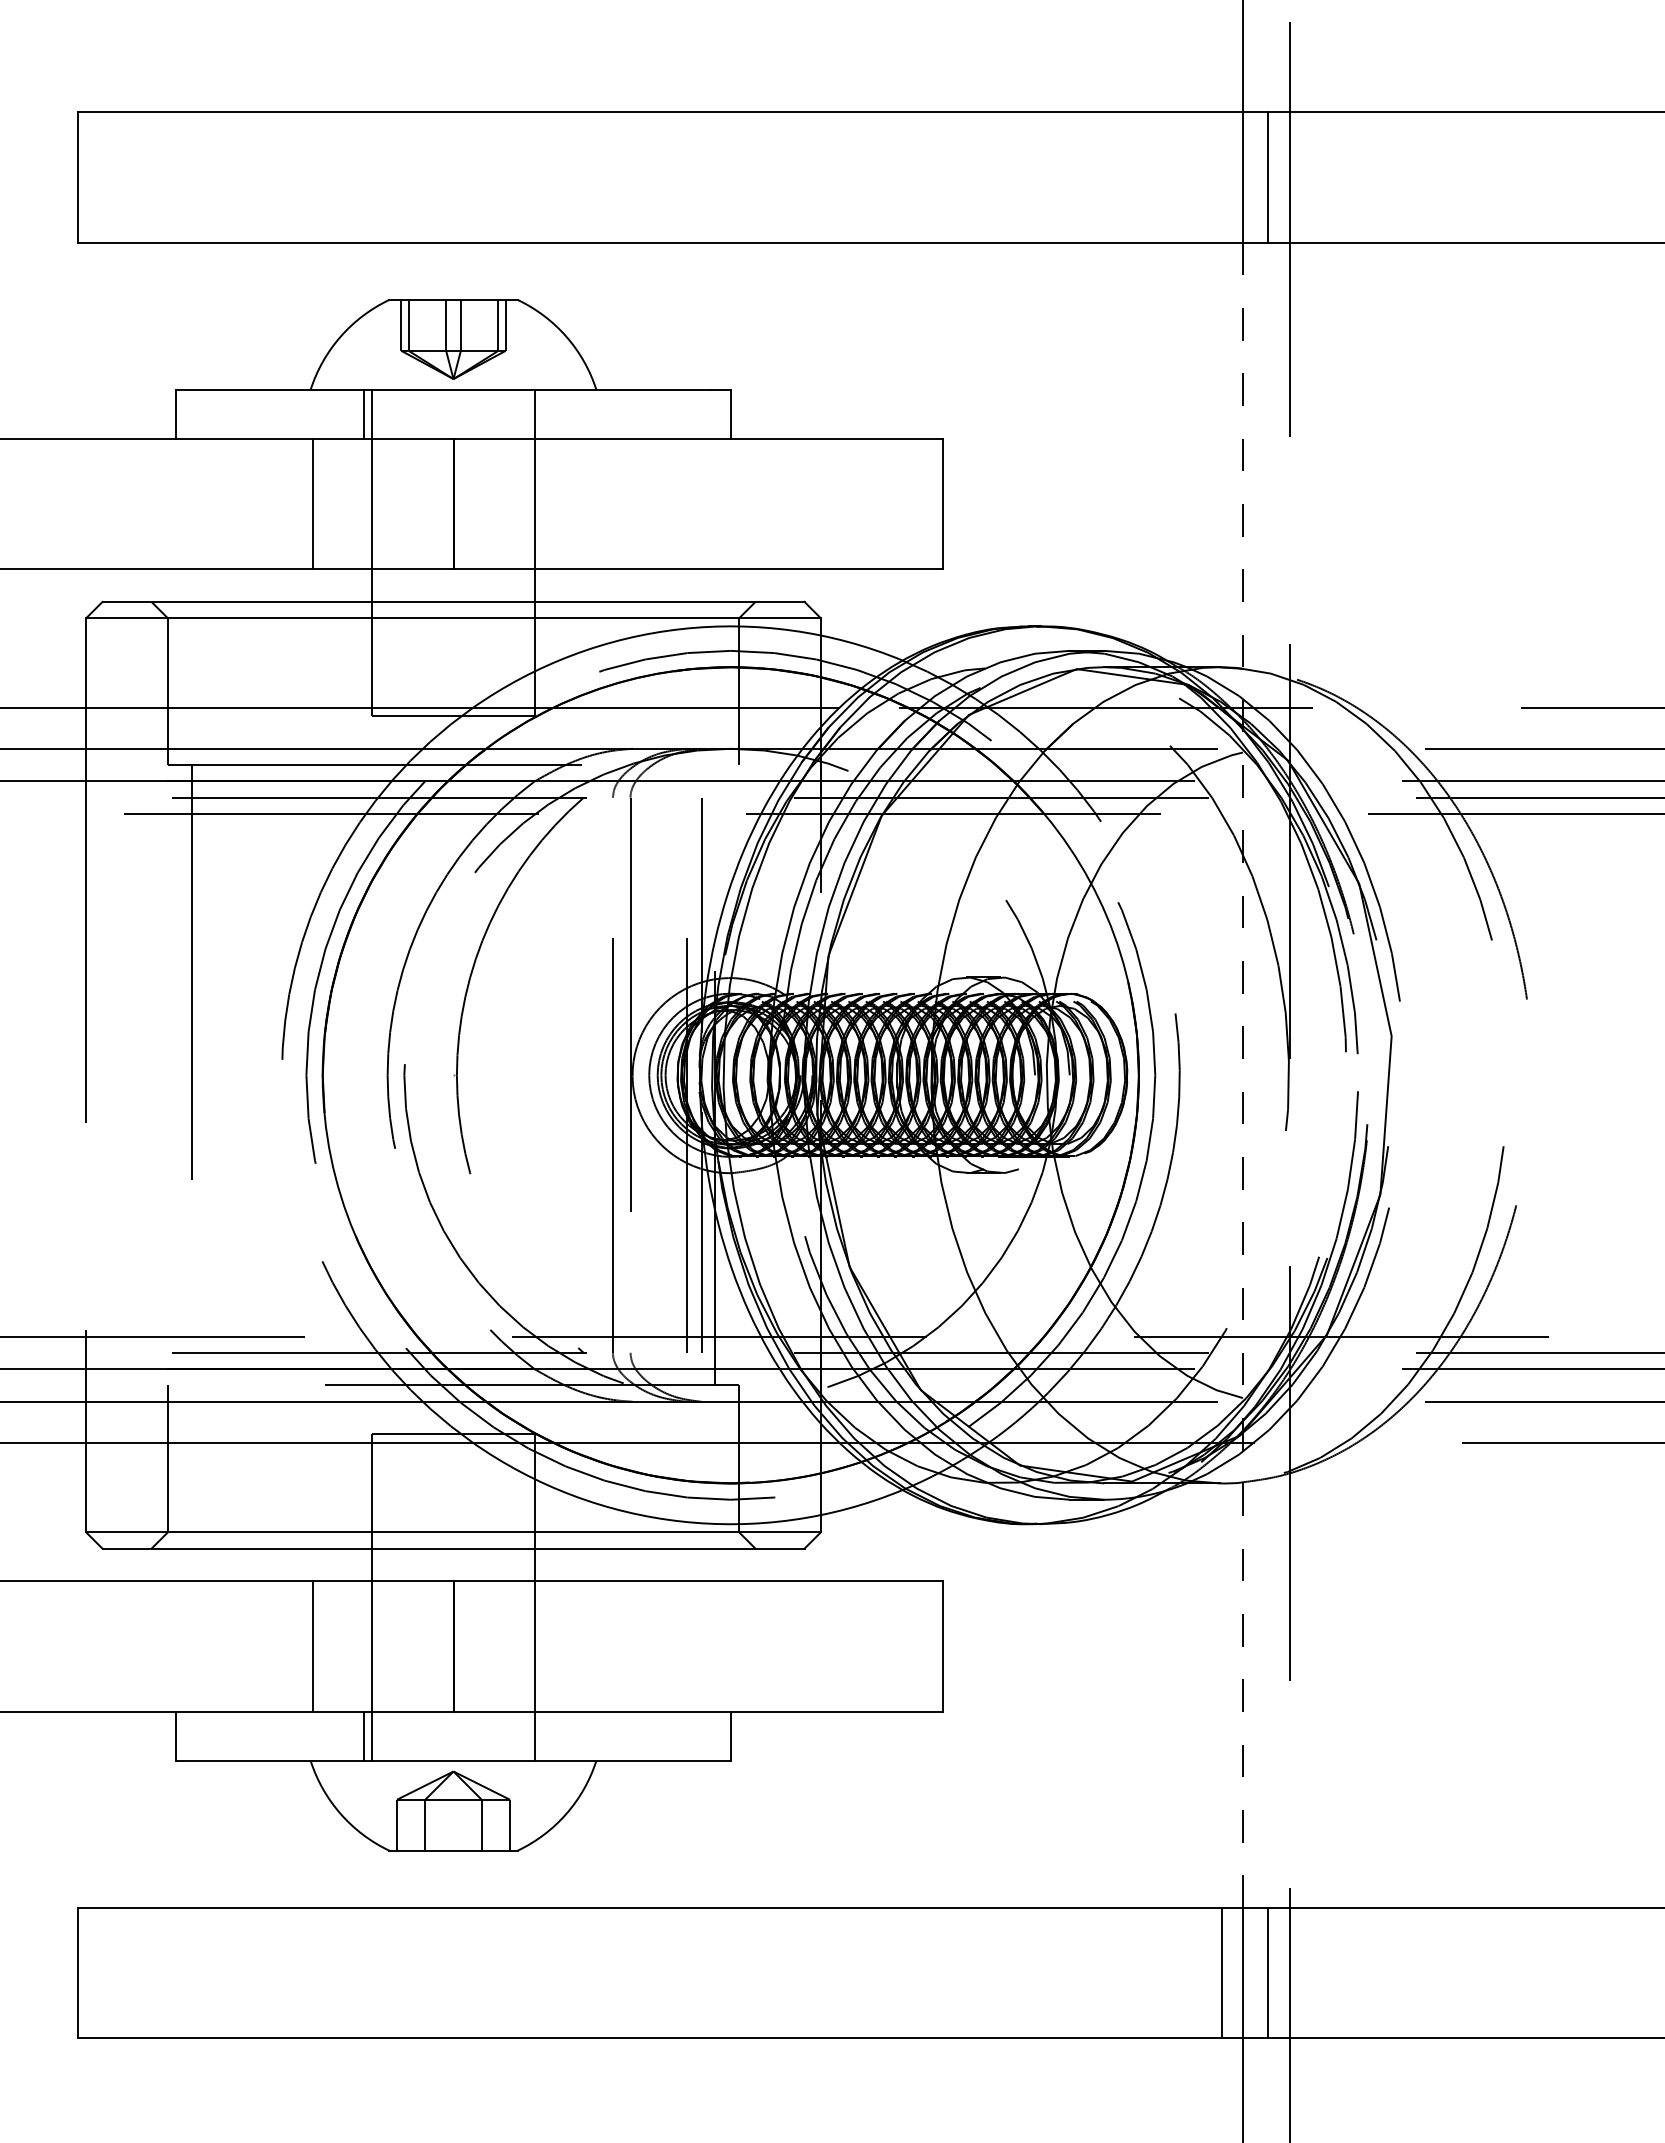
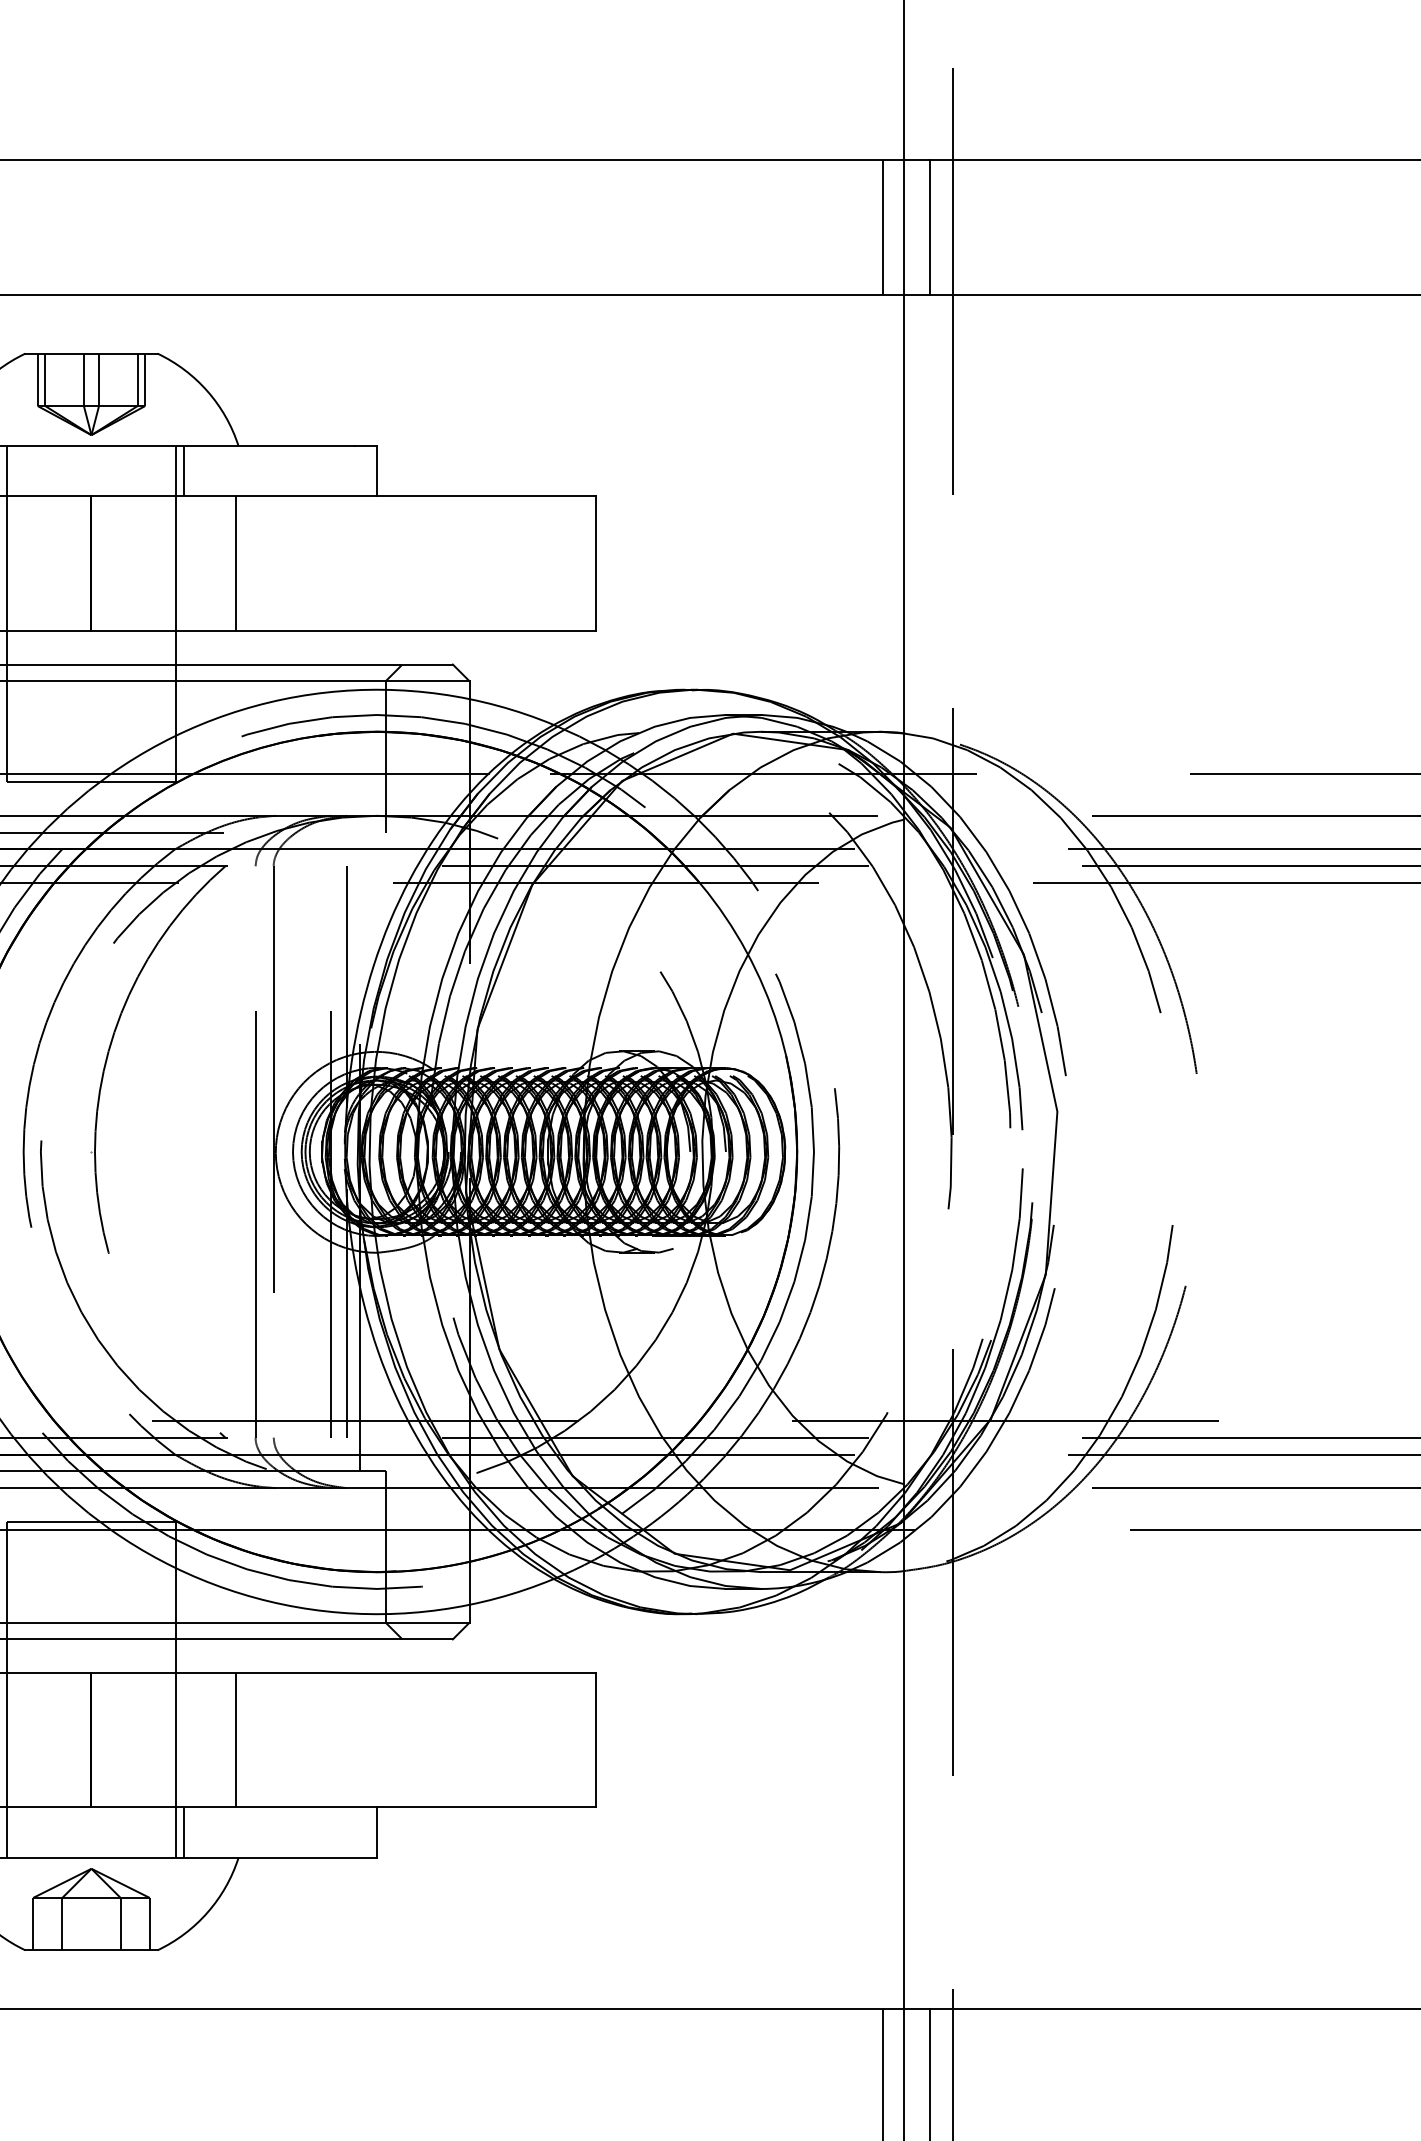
line: (1221, 177) -> (882, 227), added
line: (543, 413) -> (184, 470), added
line: (593, 503) -> (235, 563), added
line: (1243, 1075) -> (904, 1152), dashed -> solid
line: (593, 1646) -> (235, 1740), added
line: (543, 1735) -> (184, 1831), added

